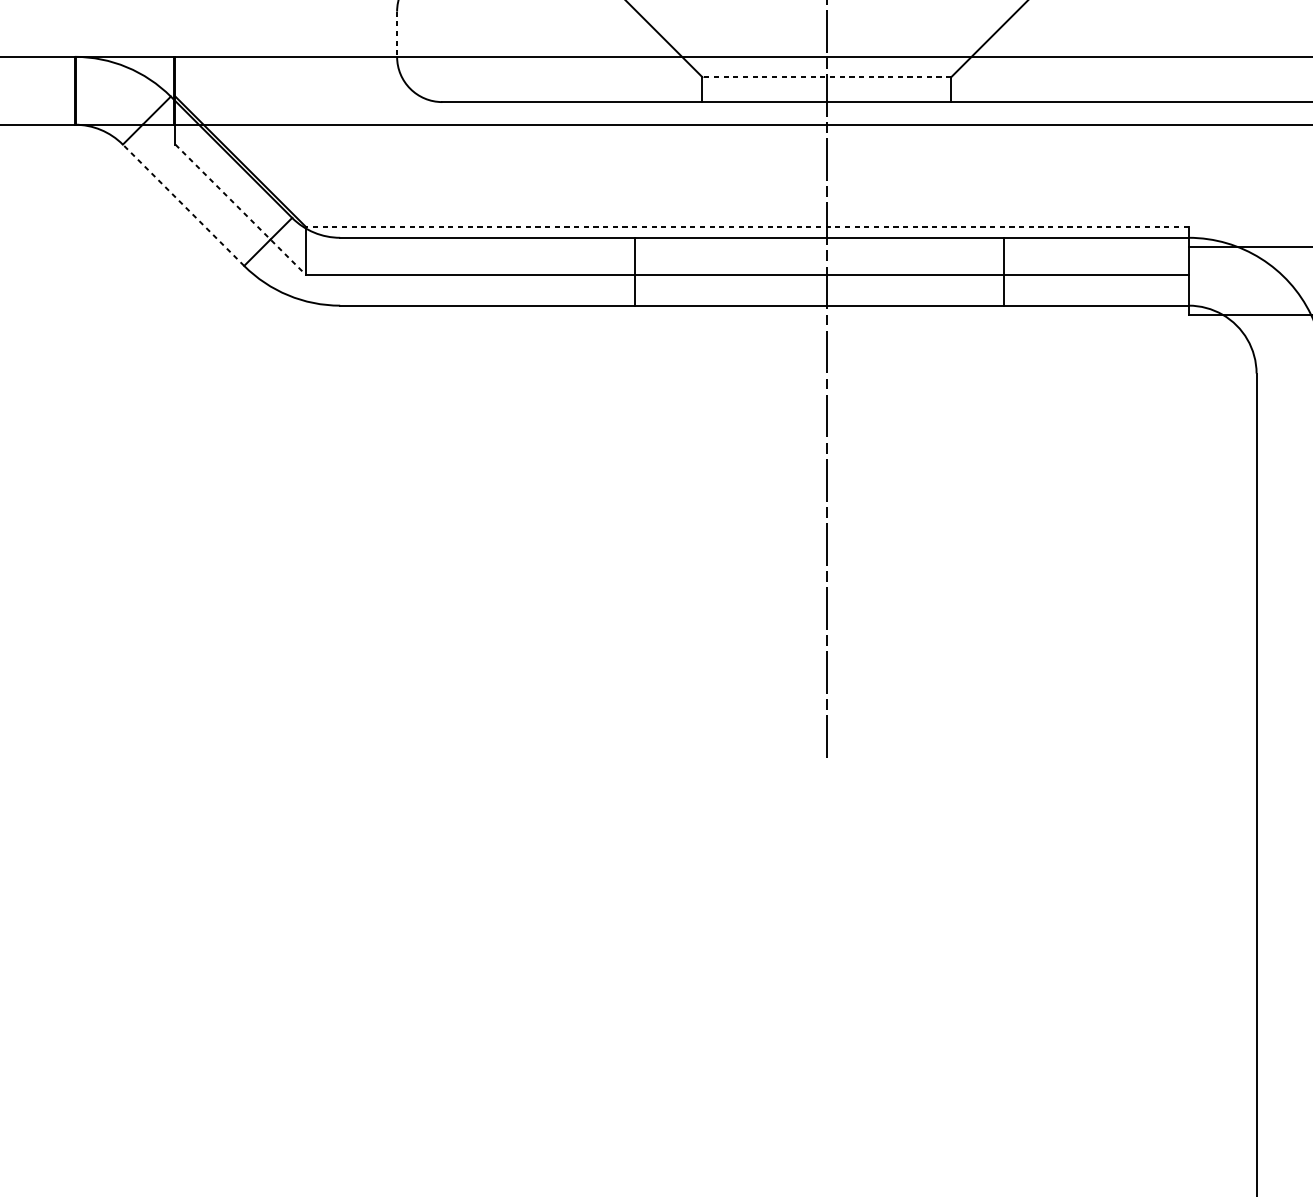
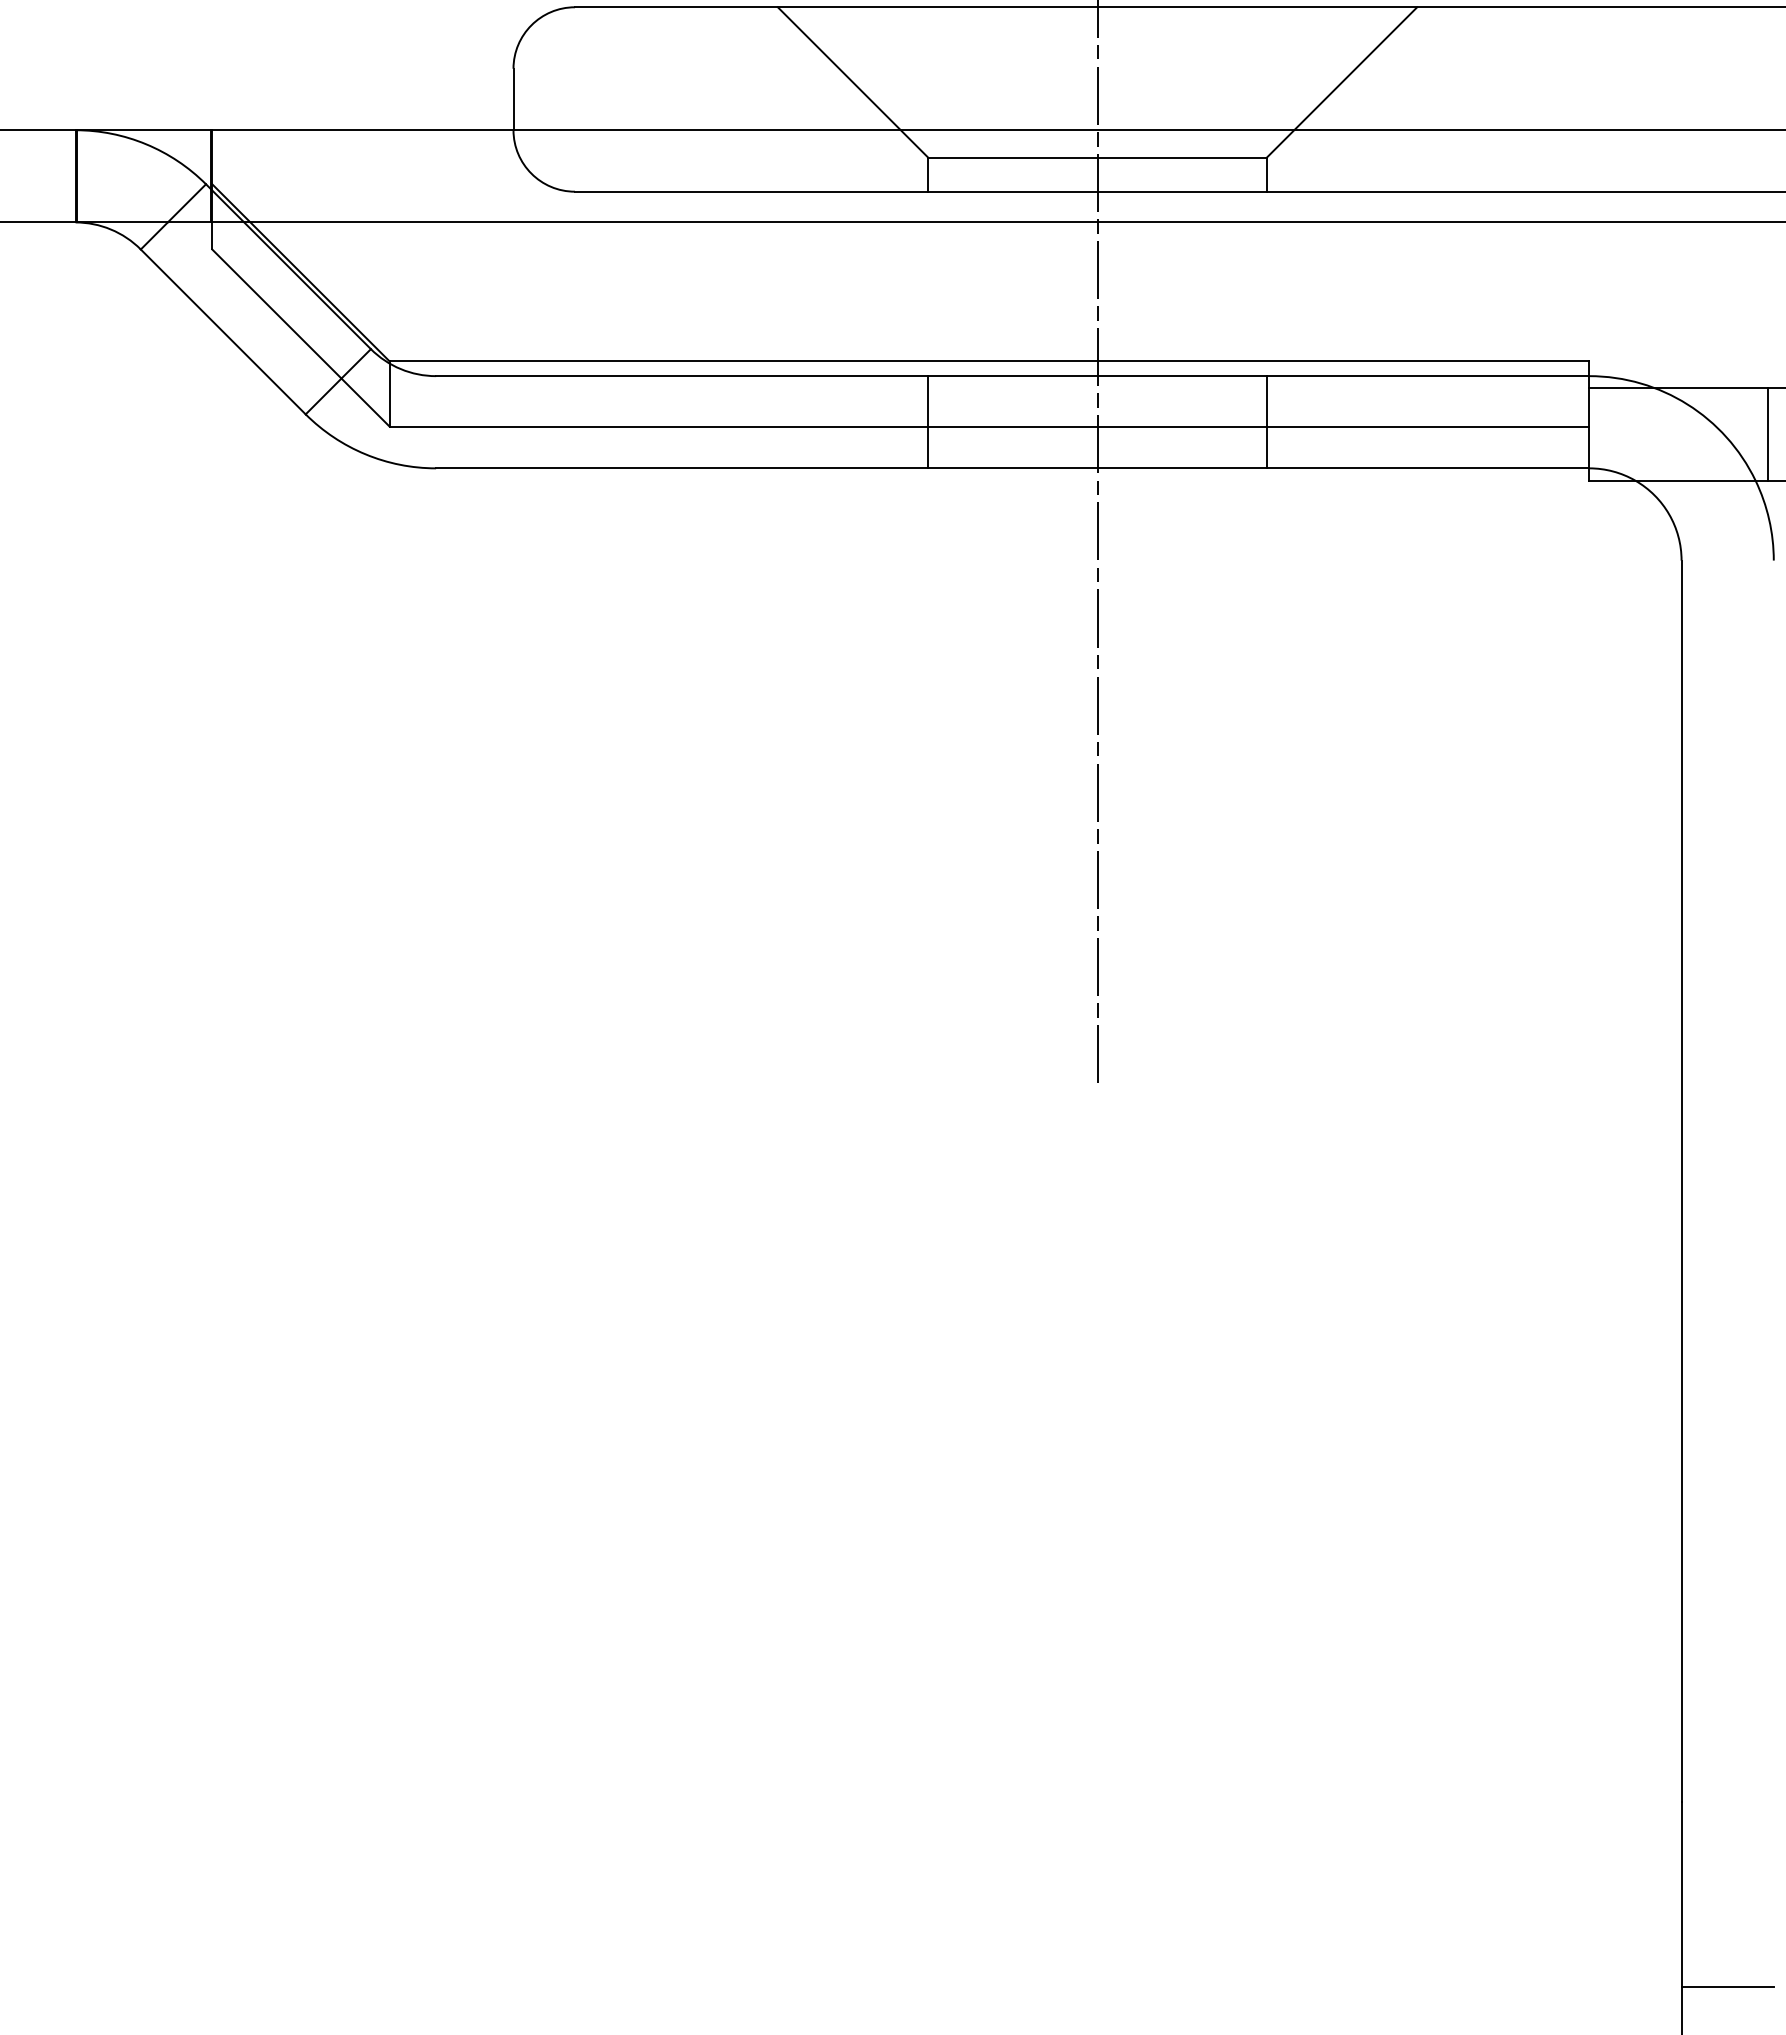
line: (397, 34) -> (513, 99), dashed -> solid
line: (826, 76) -> (1097, 157), dashed -> solid
line: (183, 204) -> (223, 331), dashed -> solid
line: (241, 210) -> (301, 338), dashed -> solid
line: (747, 227) -> (989, 361), dashed -> solid
line: (634, 271) -> (928, 422), moved
line: (1004, 271) -> (1266, 422), moved

